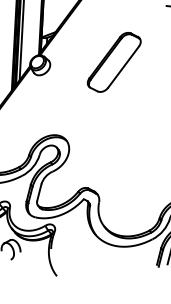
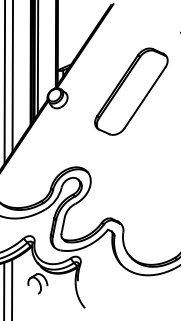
part: (114, 62) -> (131, 91), size x1.43

